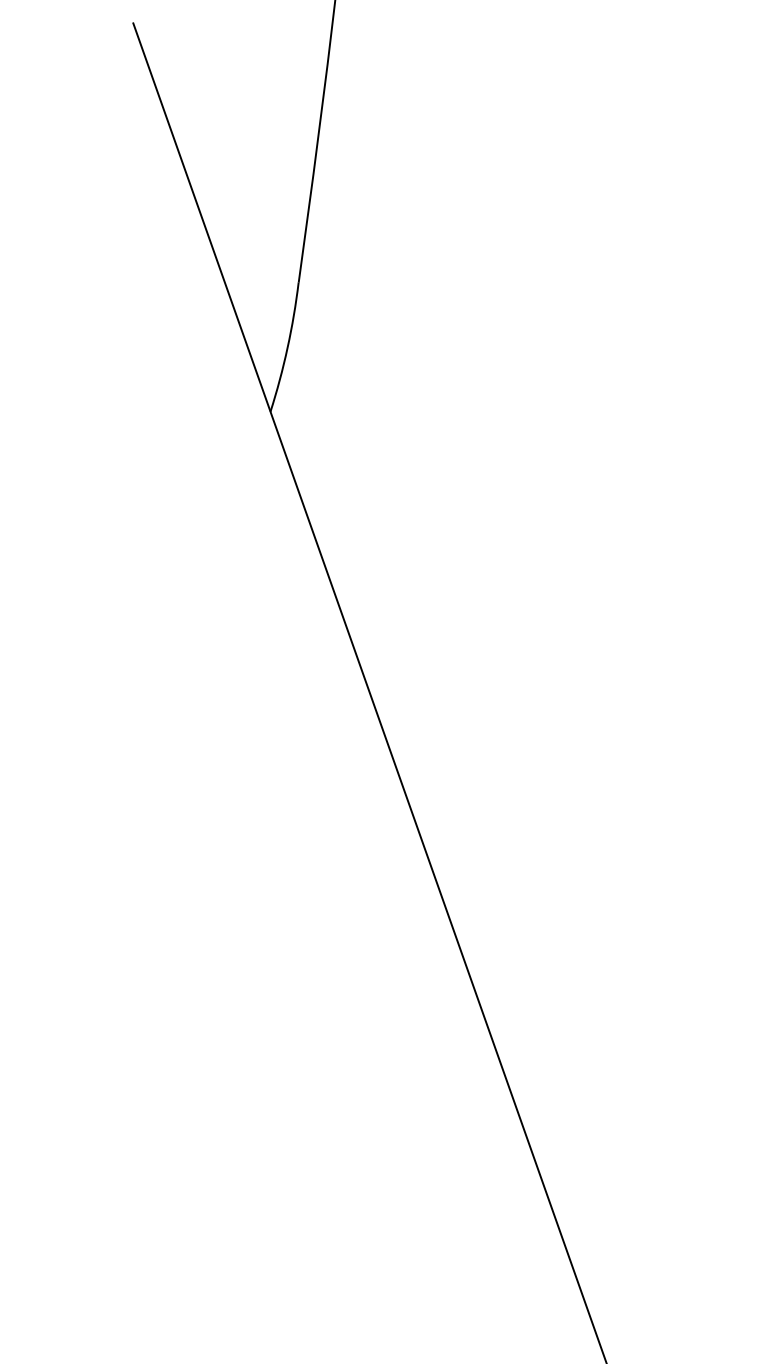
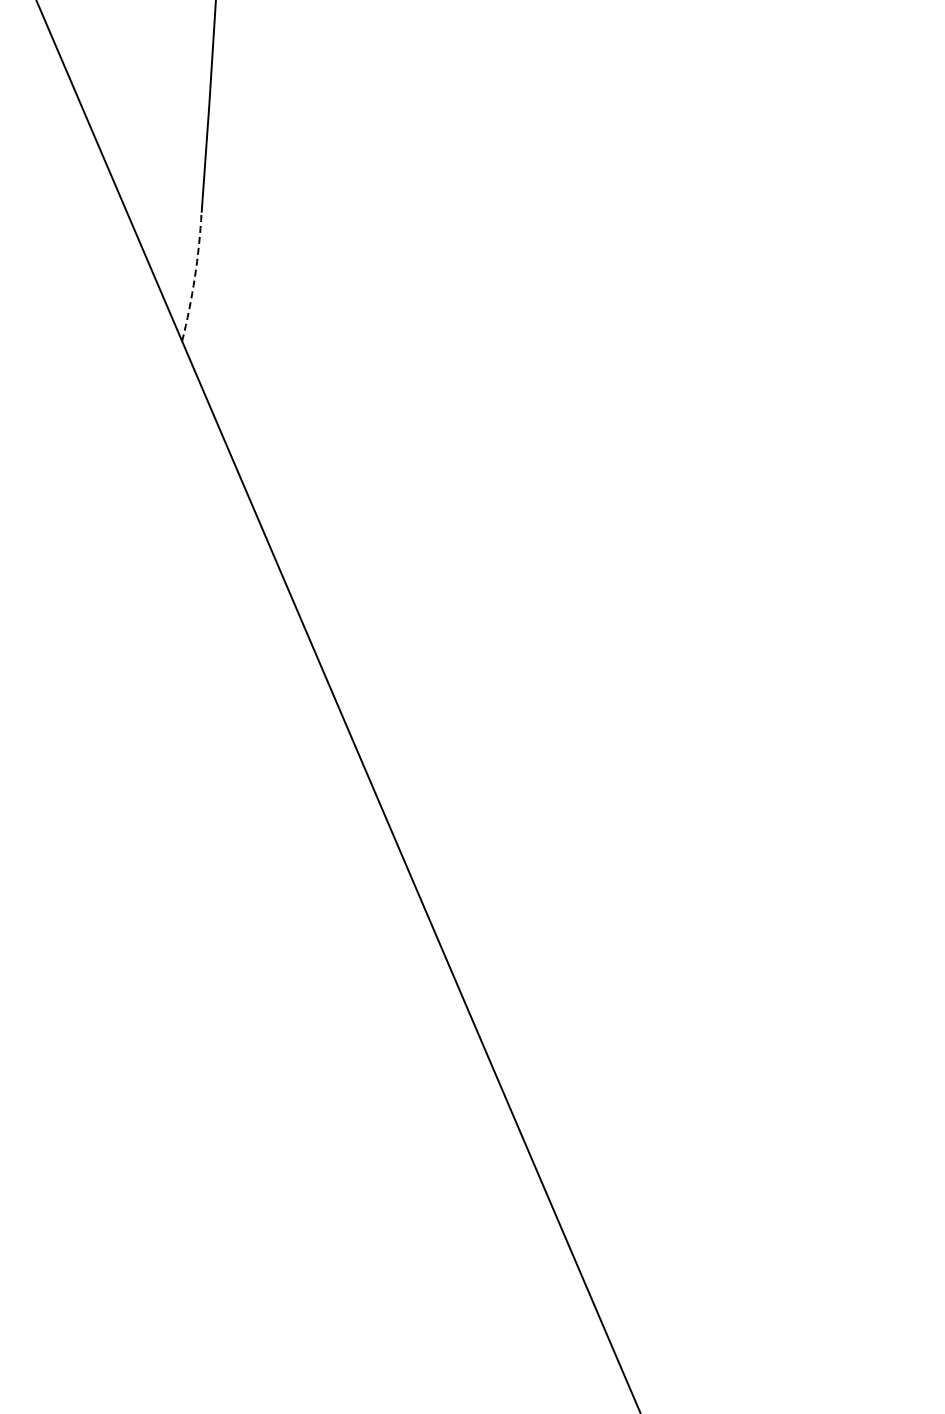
arc: (287, 347) -> (194, 277), solid -> dashed

